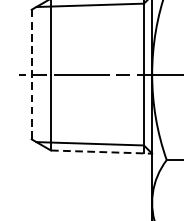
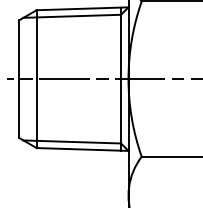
line: (32, 74) -> (19, 79), dashed -> solid
line: (101, 152) -> (82, 149), dashed -> solid

